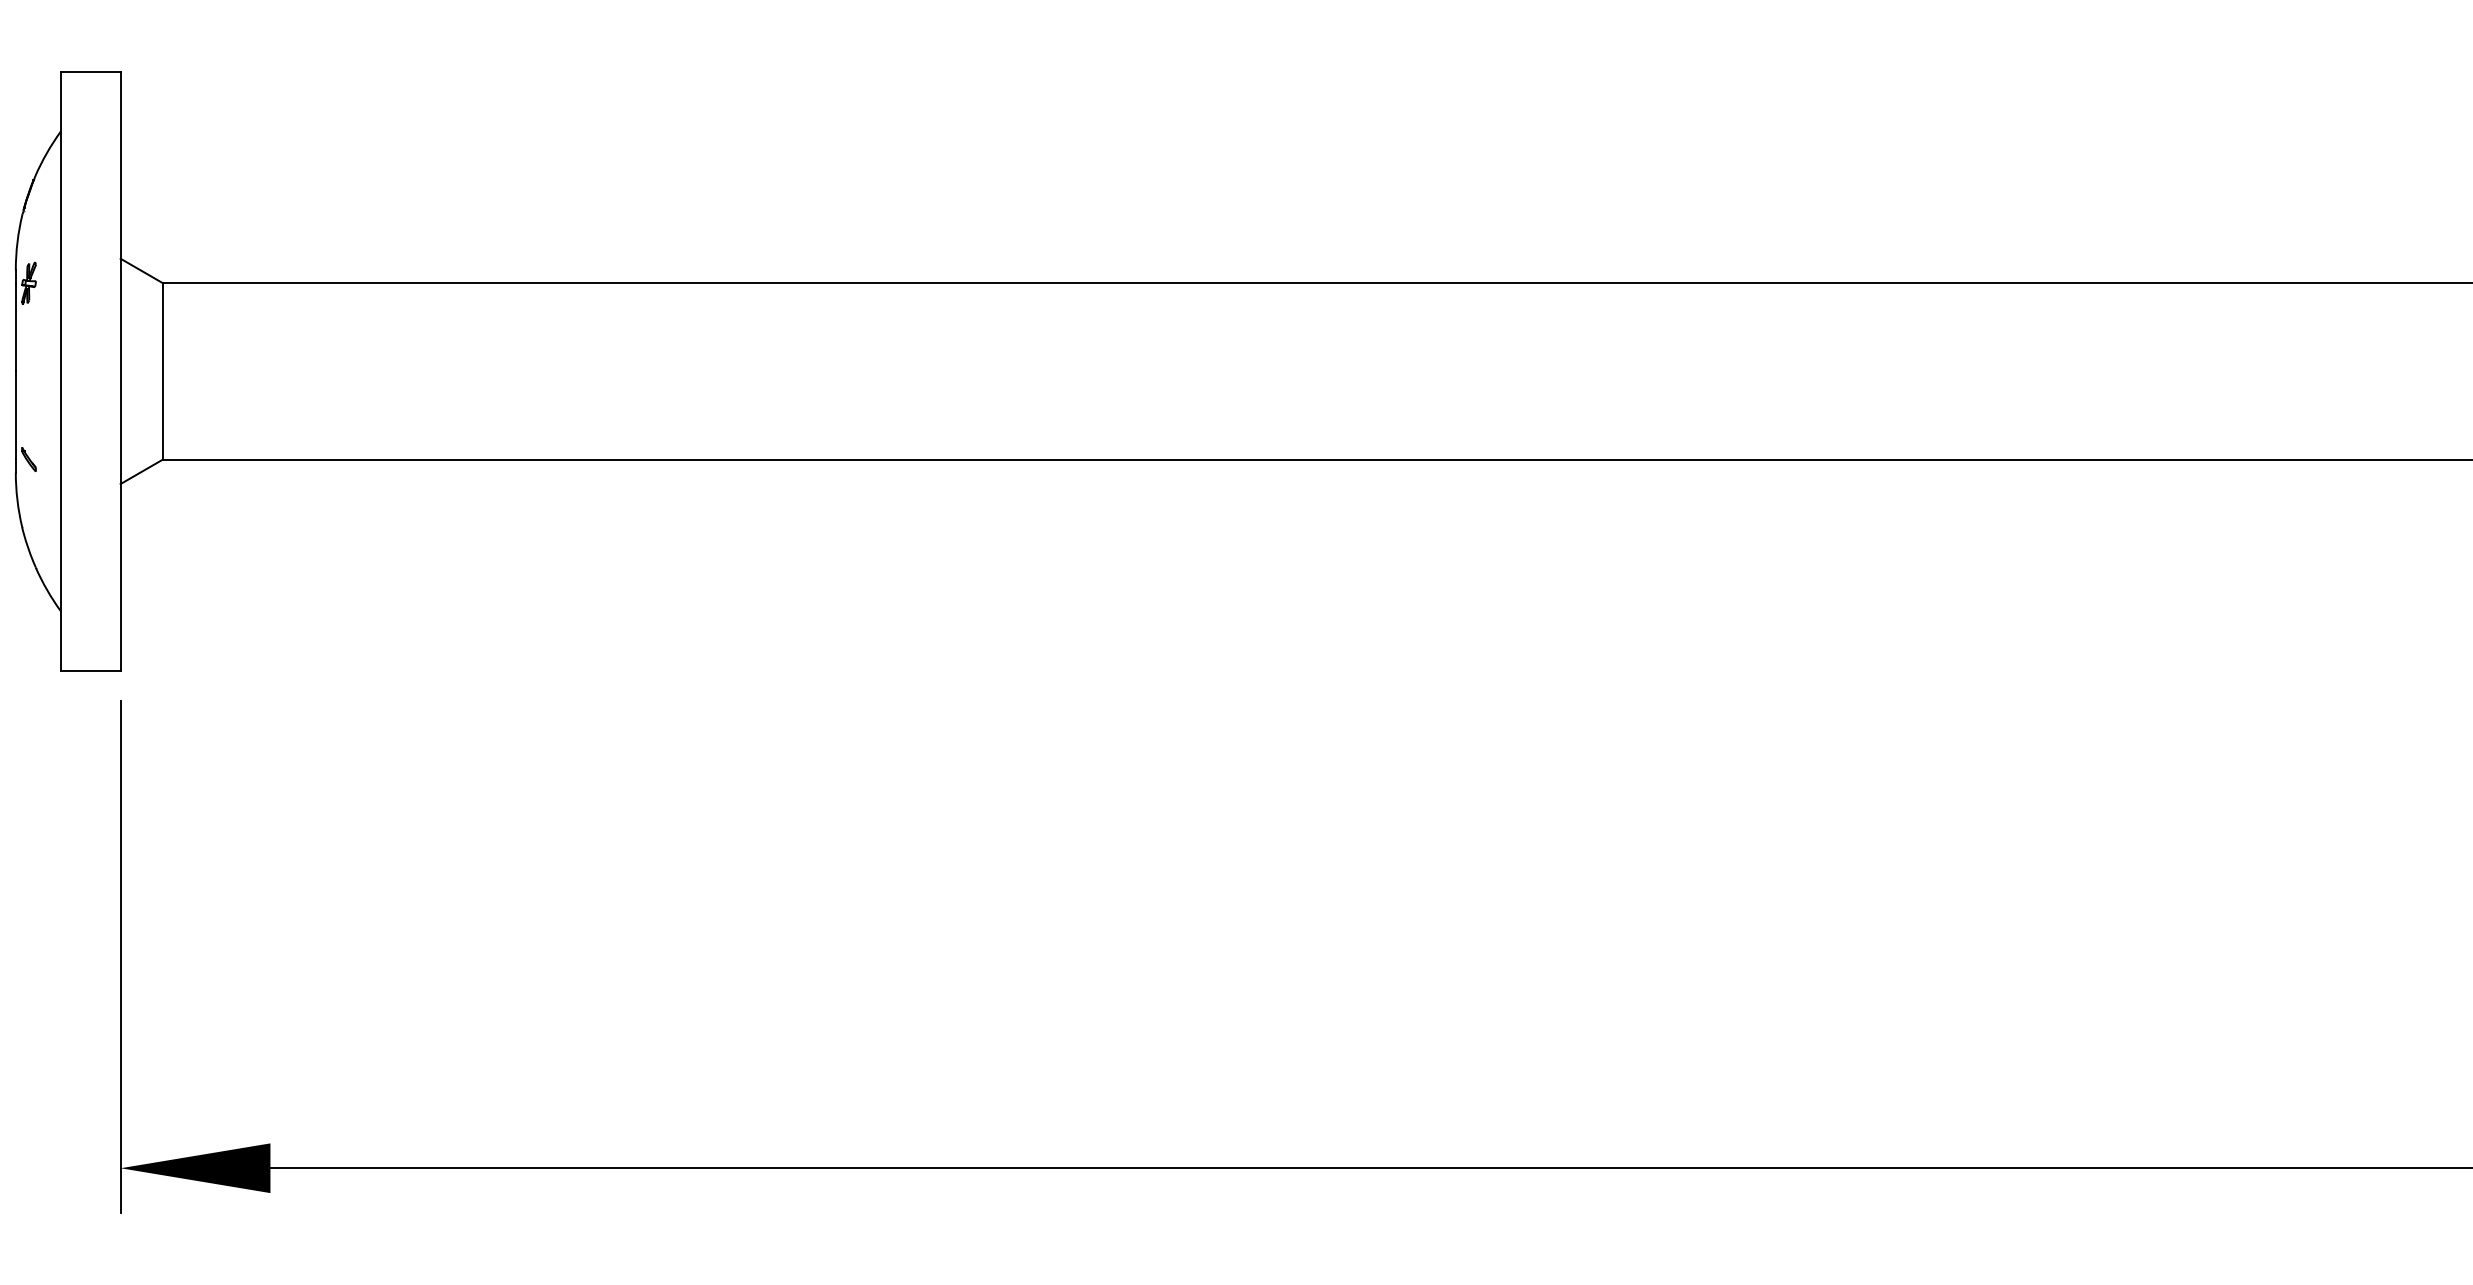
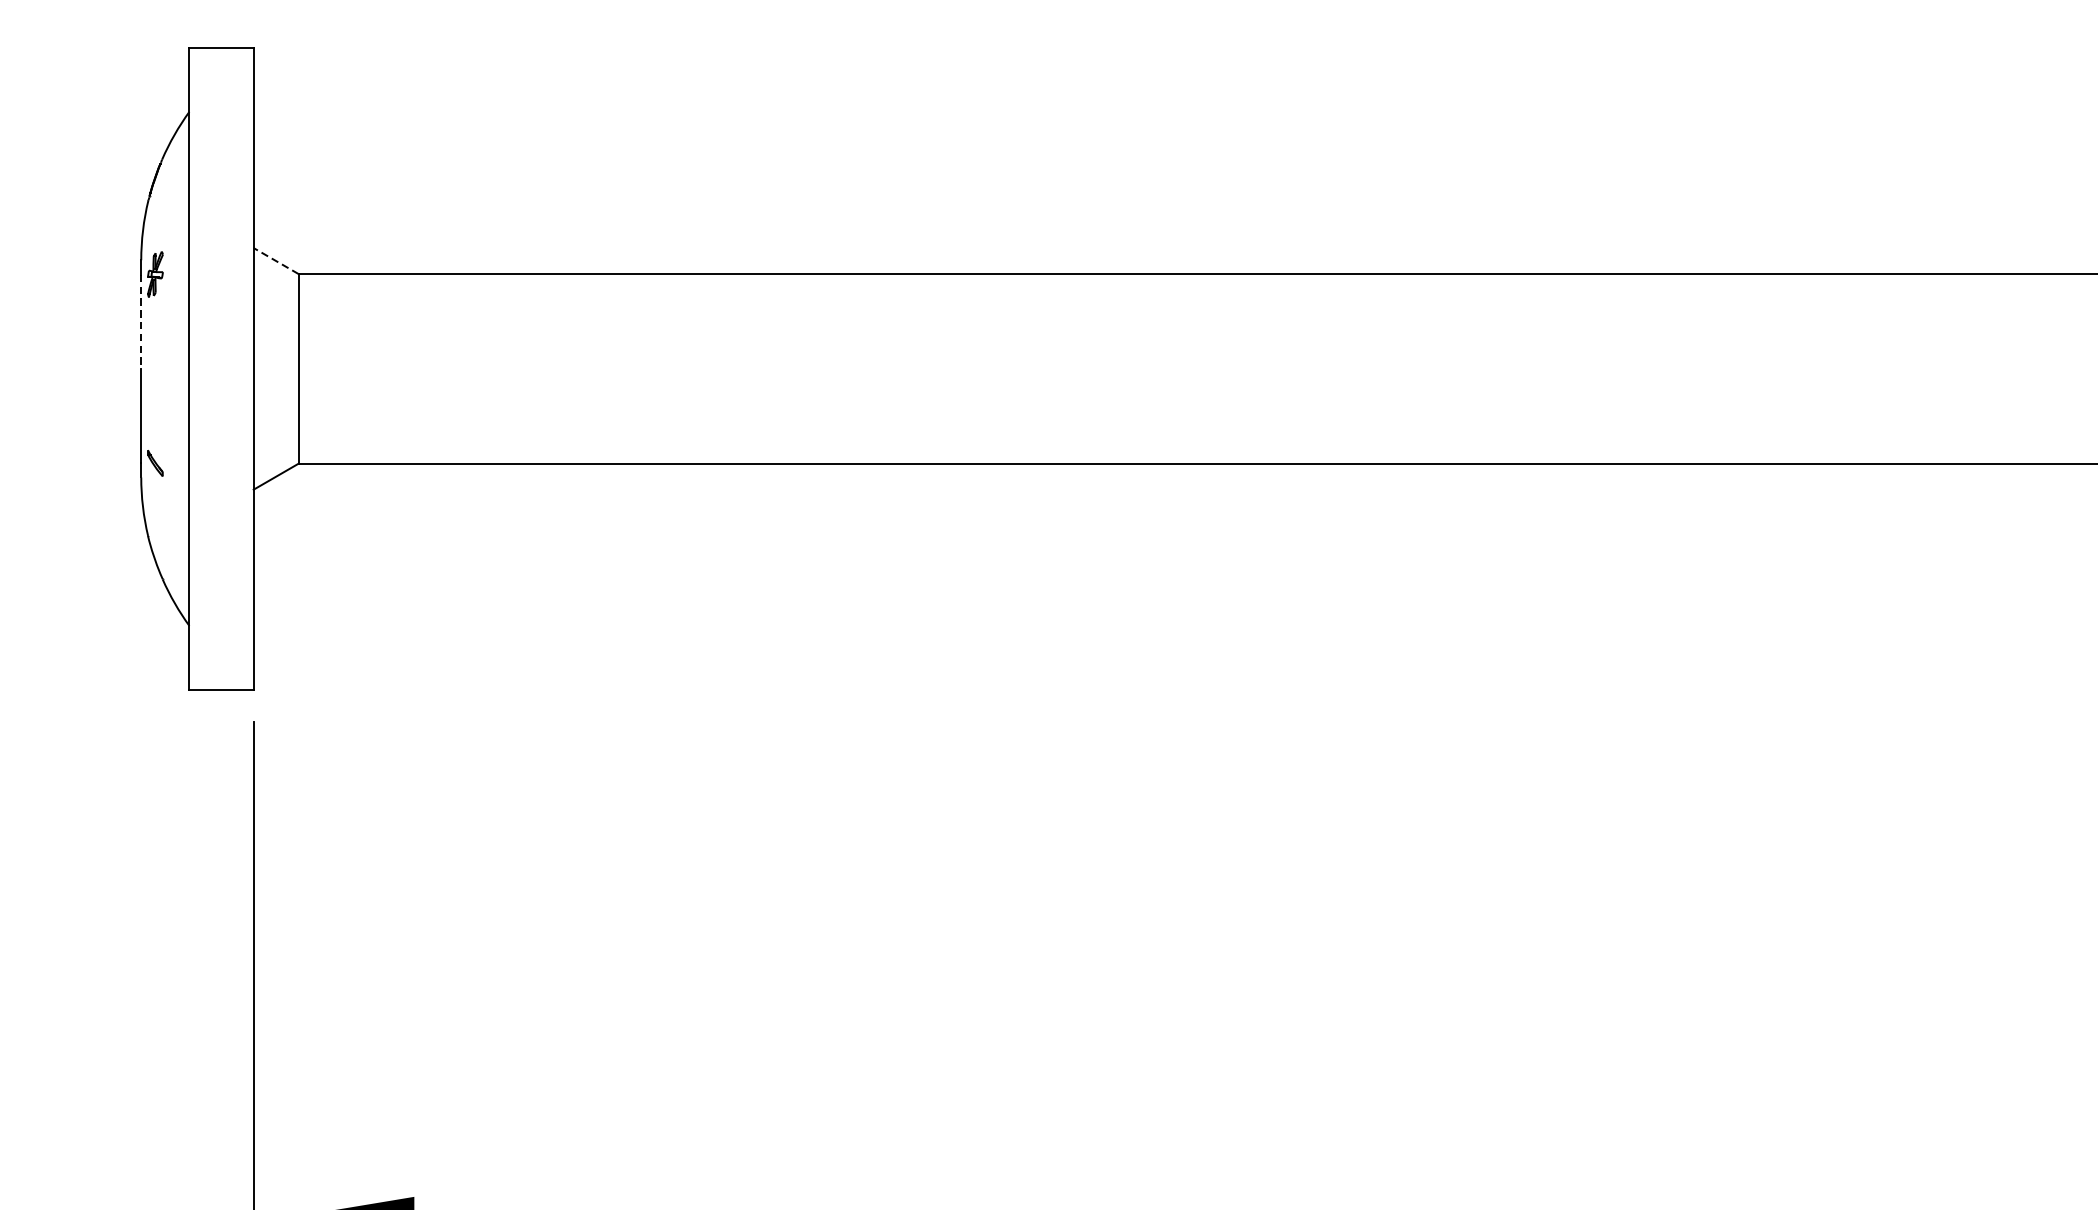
line: (141, 270) -> (276, 260), solid -> dashed
line: (15, 327) -> (140, 321), solid -> dashed

